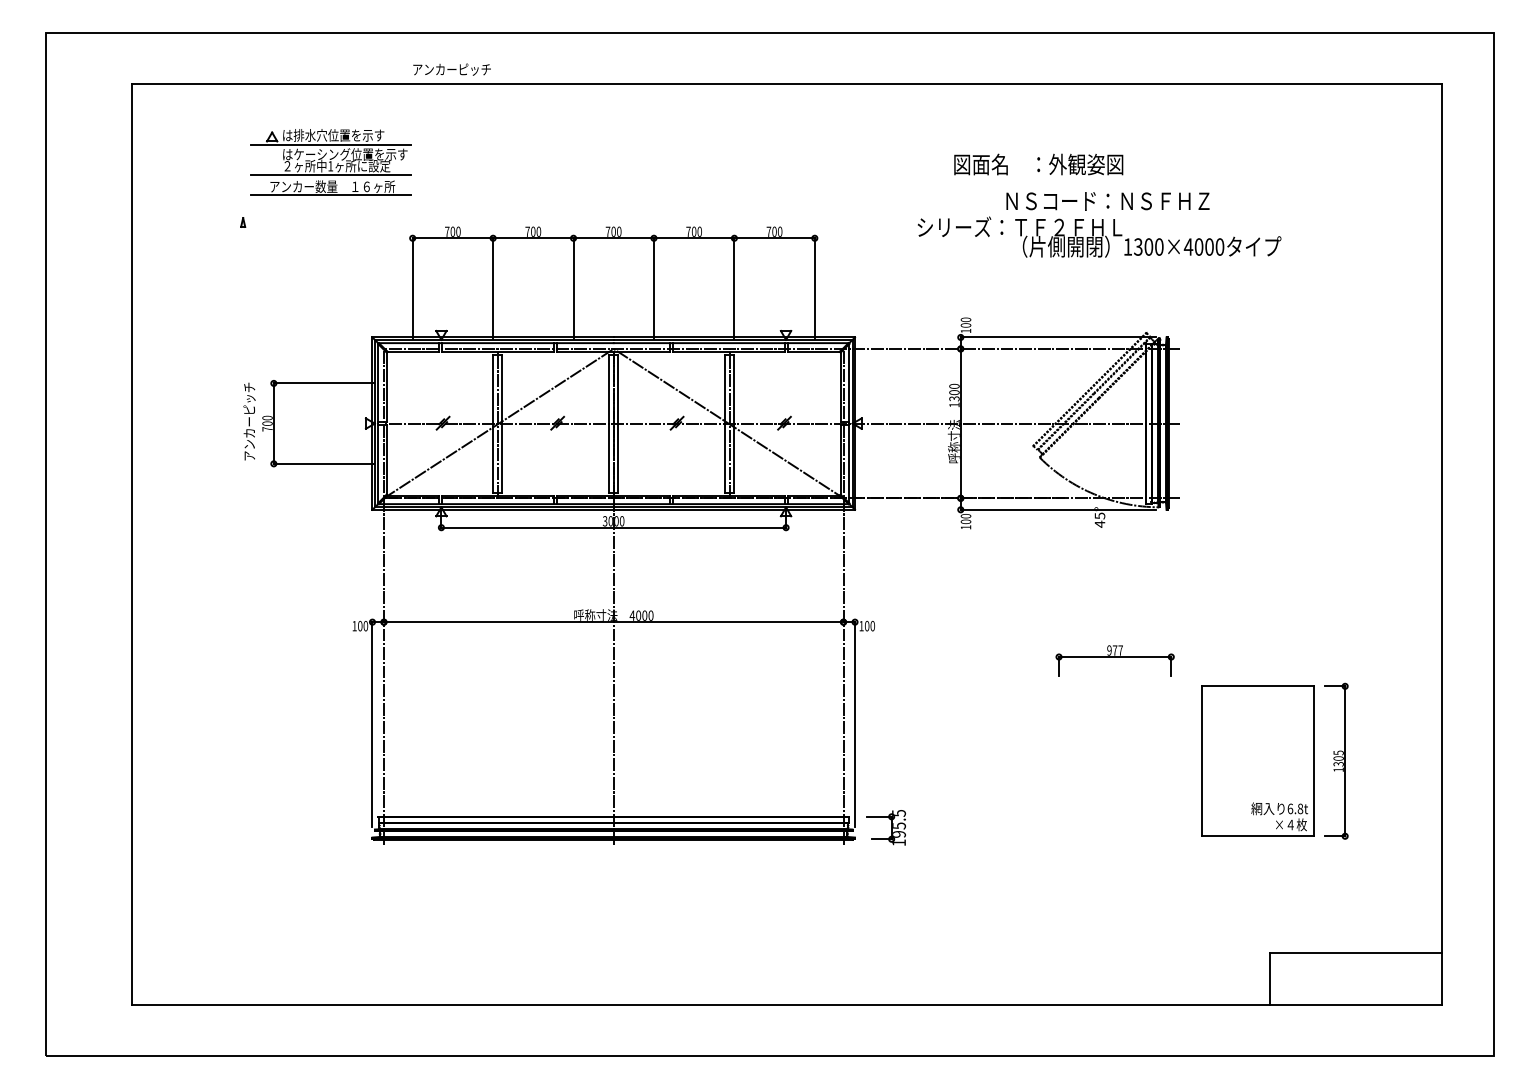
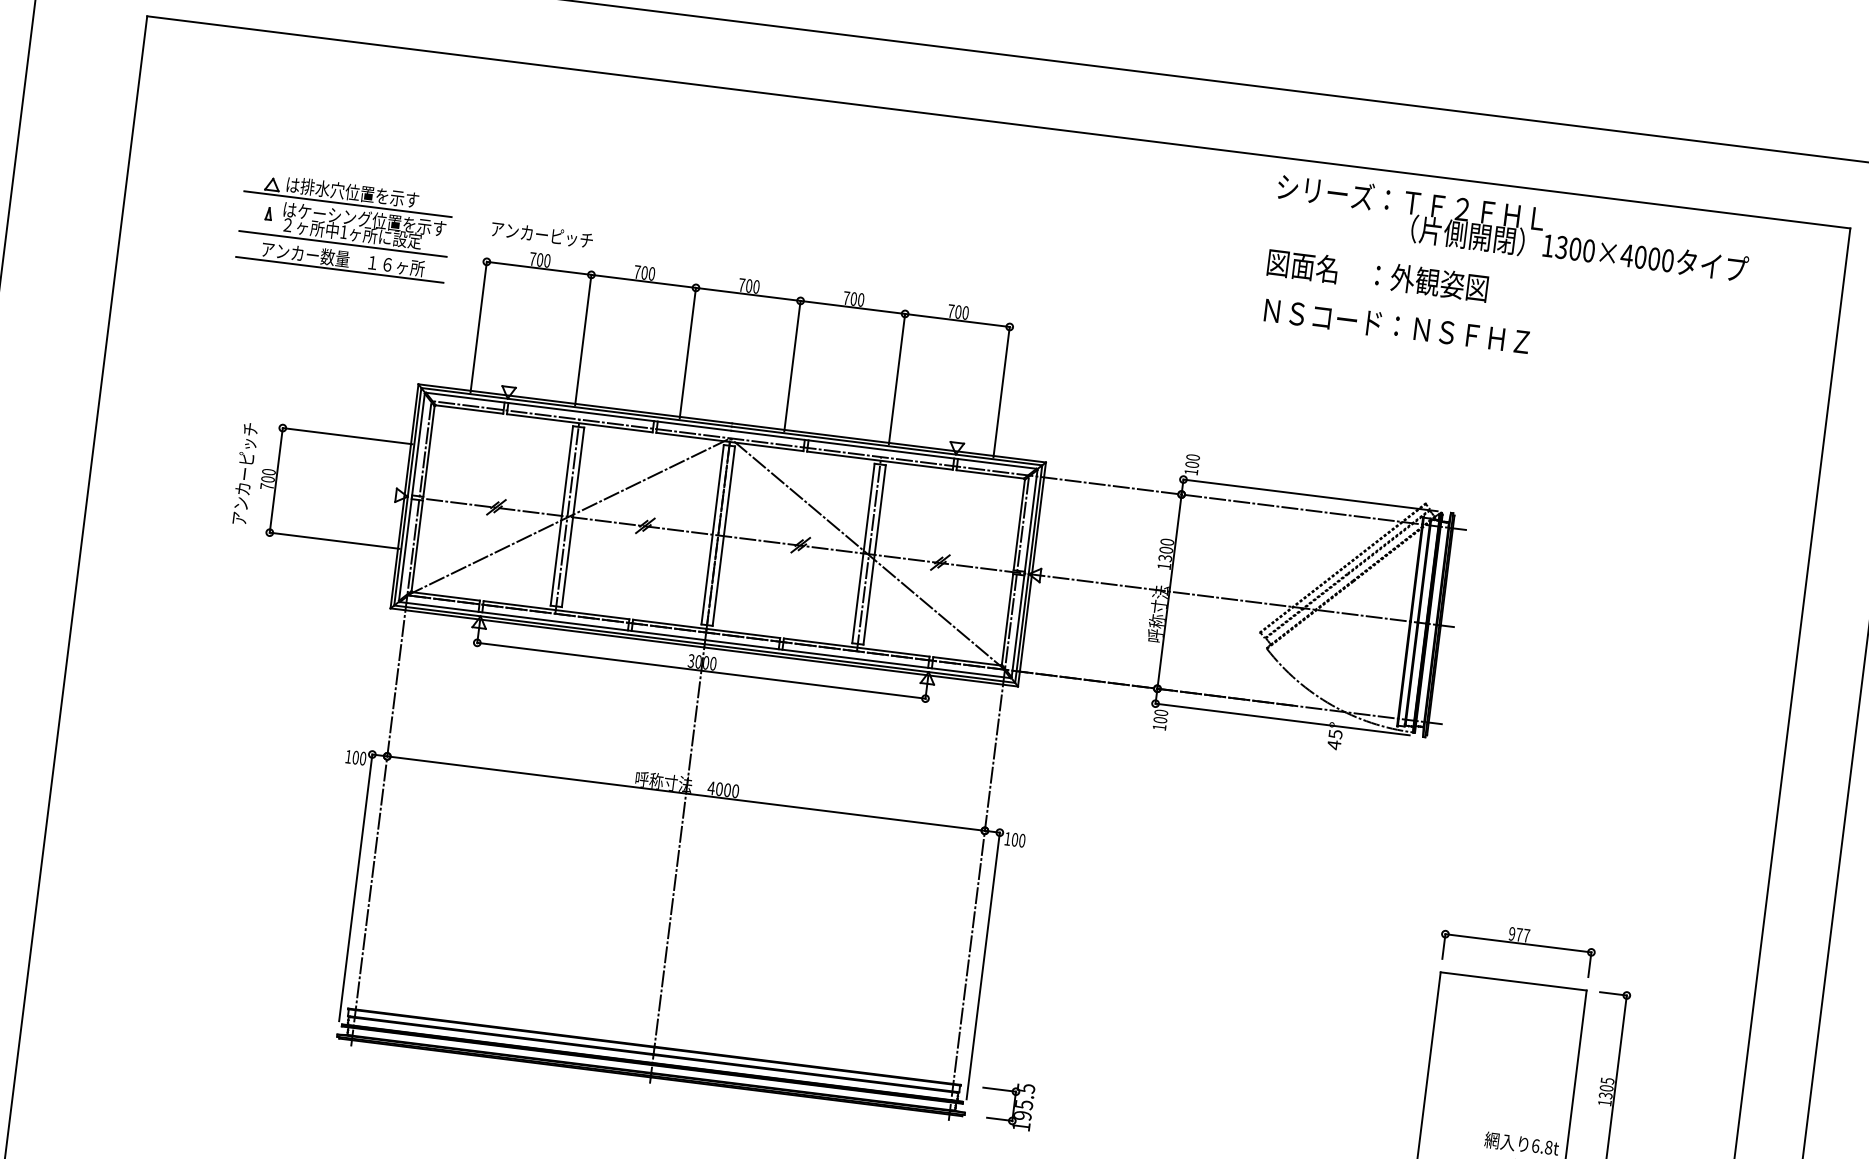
text: (451, 69) -> (541, 234), moved
part: (330, 162) -> (344, 227), moved
text: (1038, 164) -> (1377, 275), moved
text: (1099, 236) -> (1512, 227), moved
part: (1114, 660) -> (1516, 947), moved

